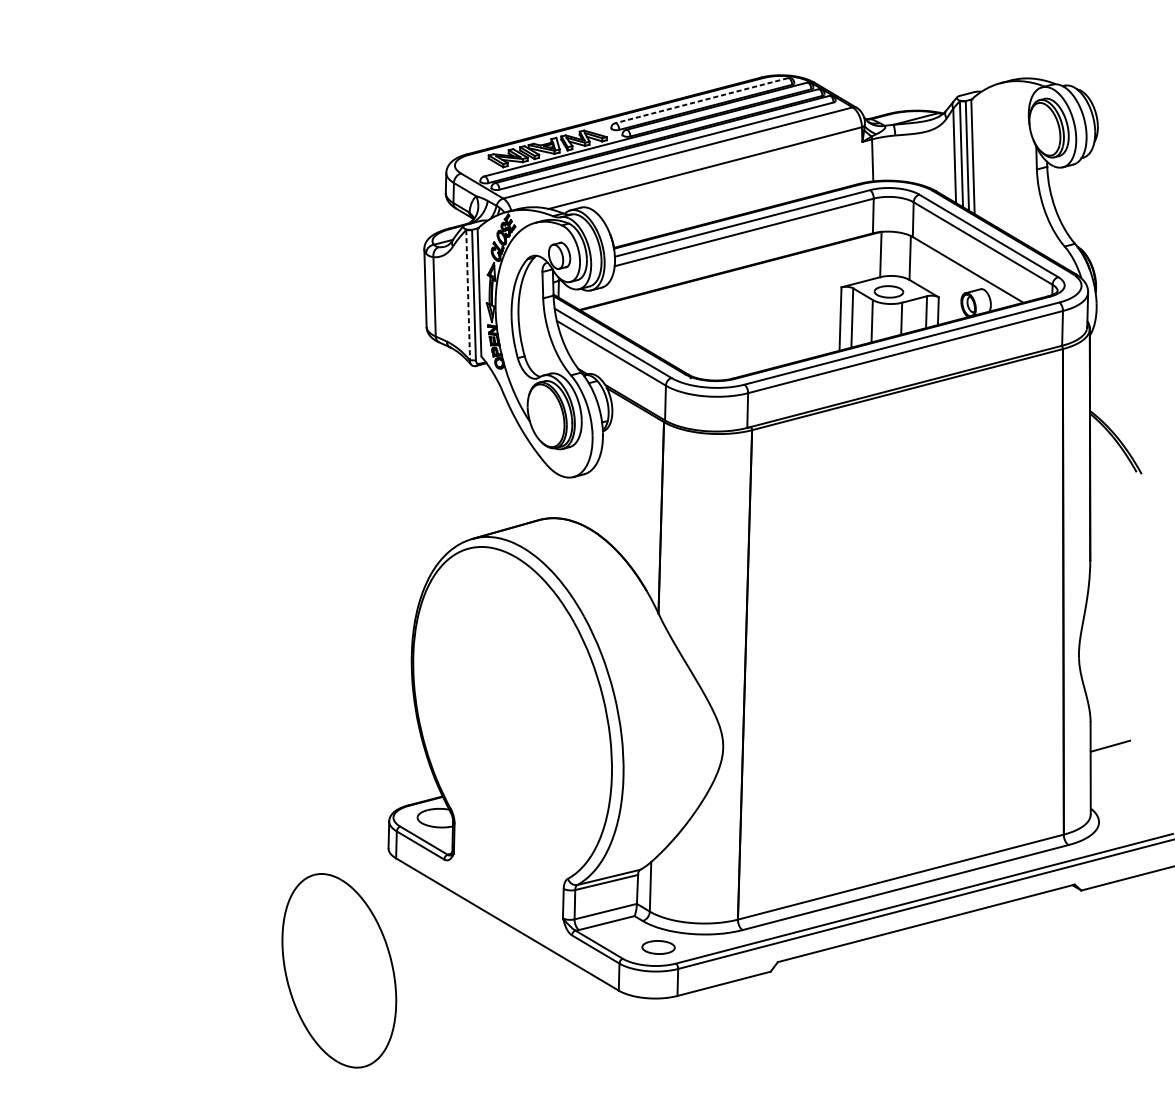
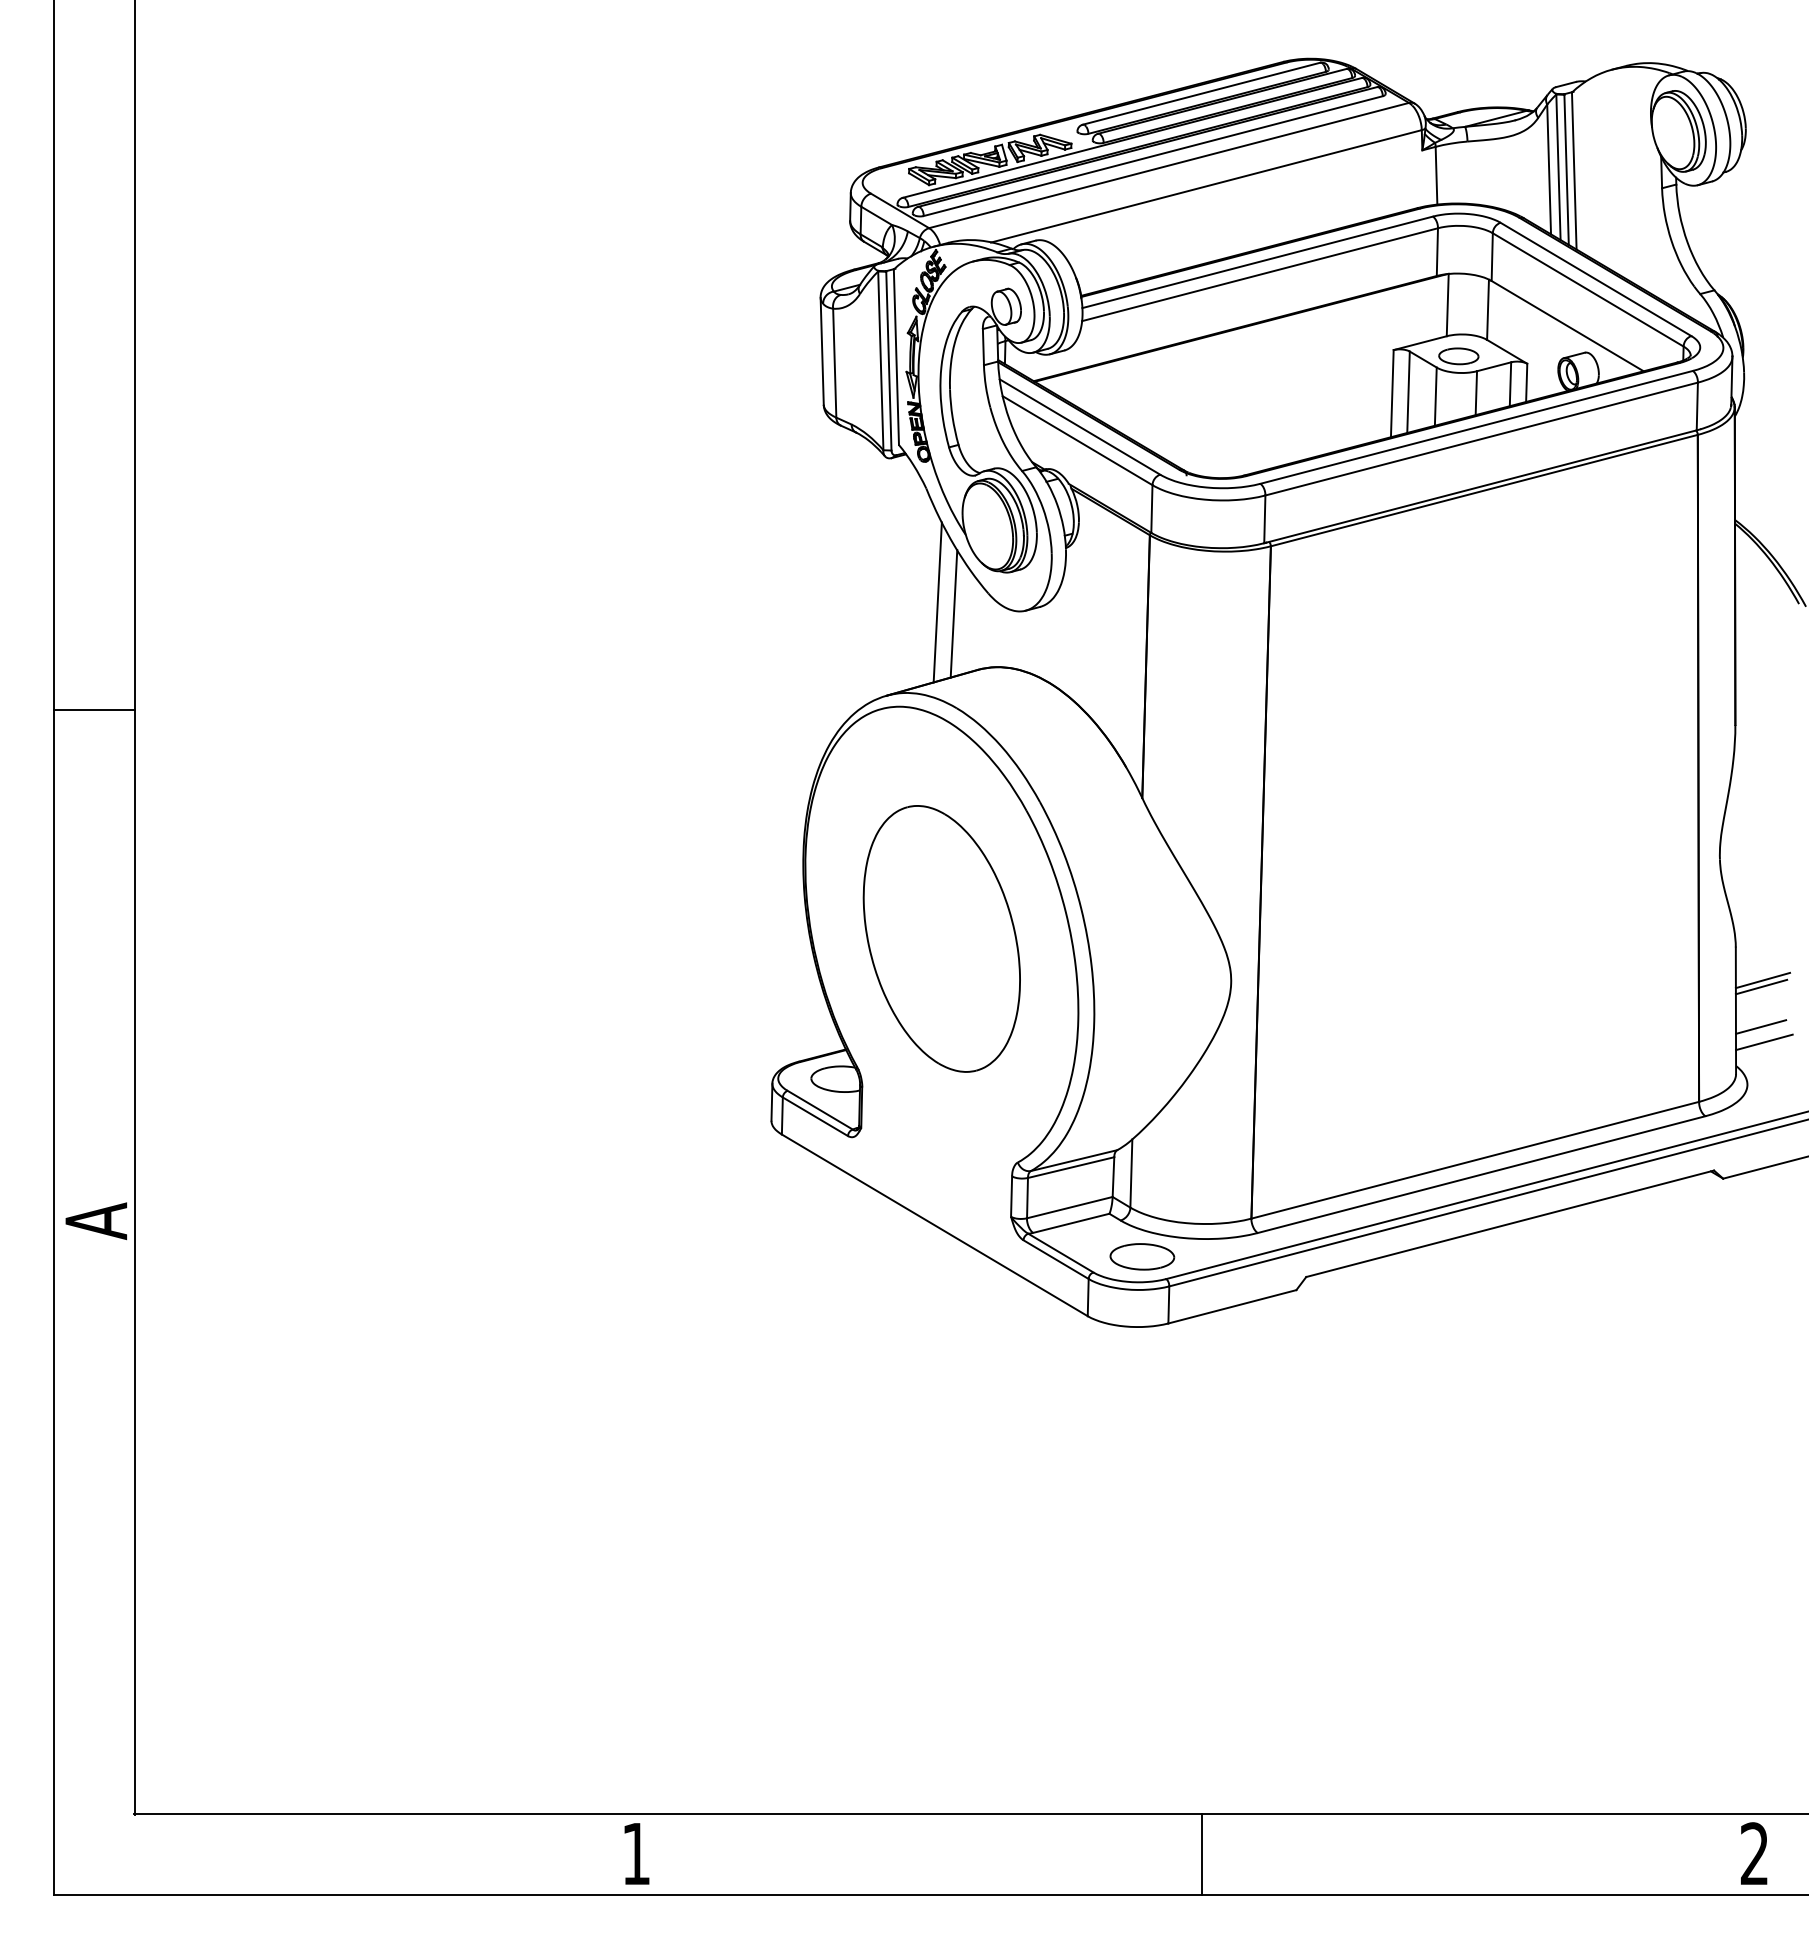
line: (701, 100) -> (1201, 93), dashed -> solid
line: (467, 295) -> (880, 361), dashed -> solid
line: (509, 471) -> (937, 602), added
line: (521, 479) -> (953, 613), added
line: (1109, 750) -> (1761, 986), added
line: (1109, 779) -> (1761, 1026), added
line: (1111, 791) -> (1764, 1042), added
part: (658, 947) -> (1142, 1256), size x1.43
part: (339, 970) -> (941, 938), moved

